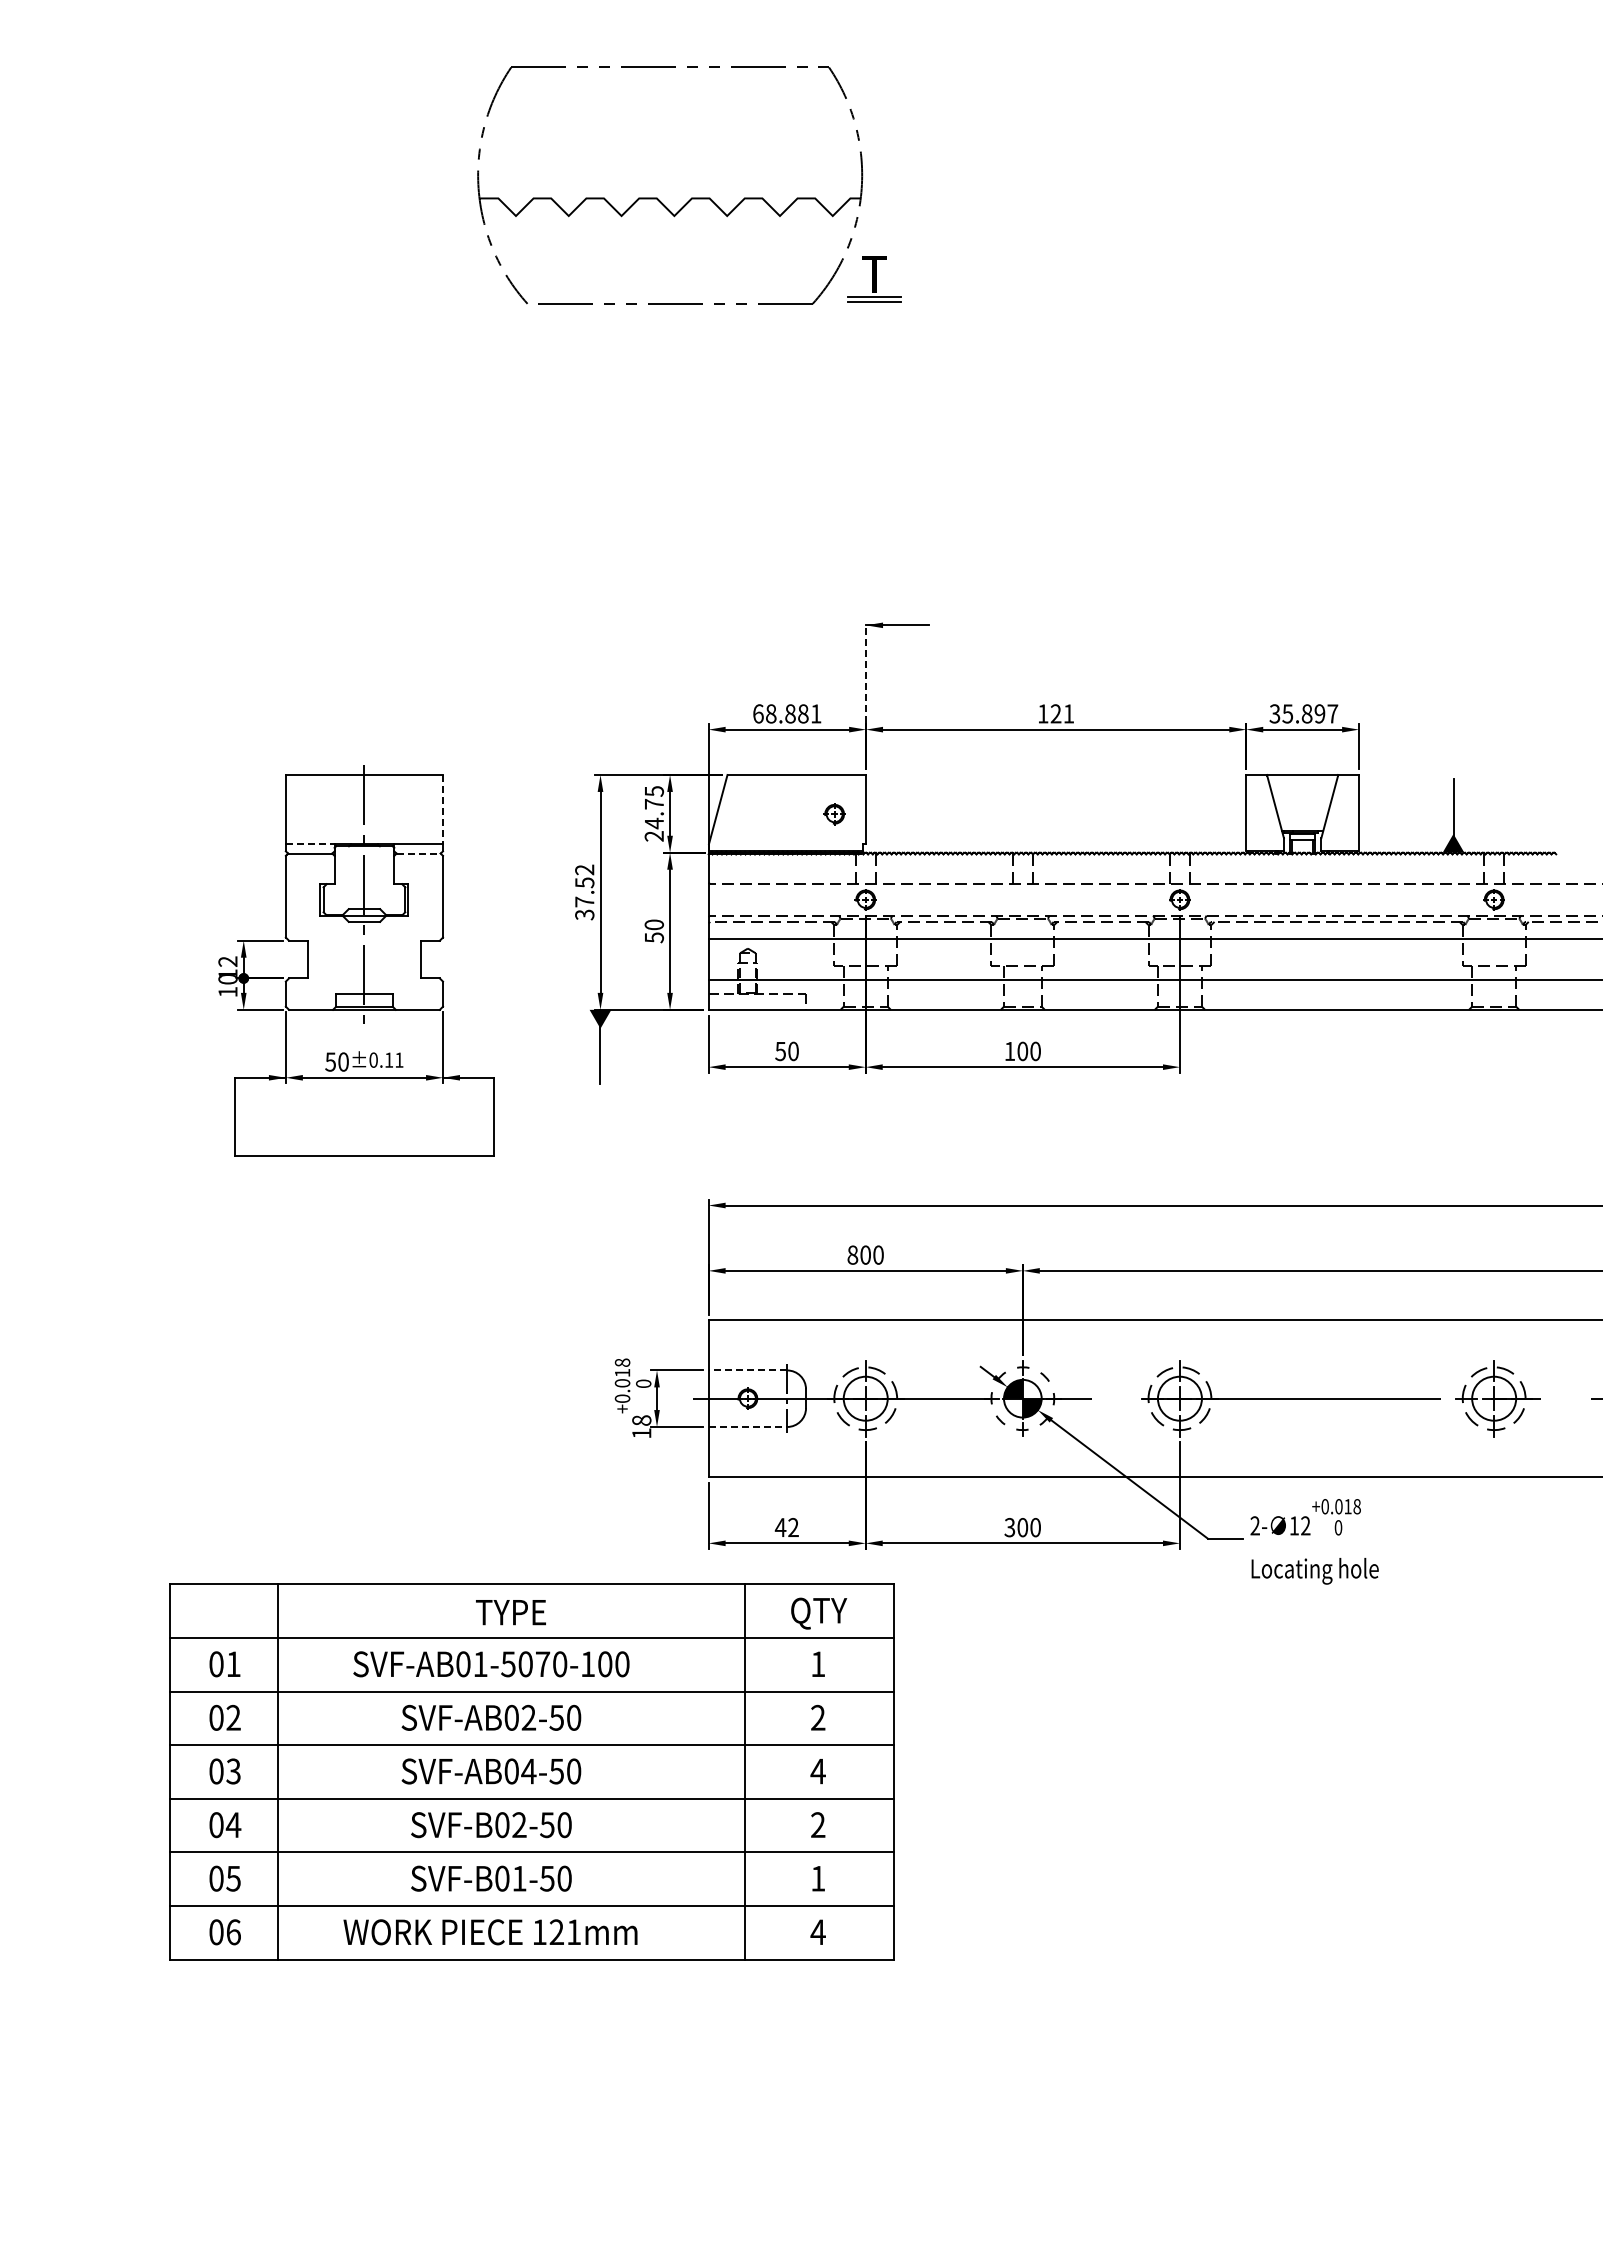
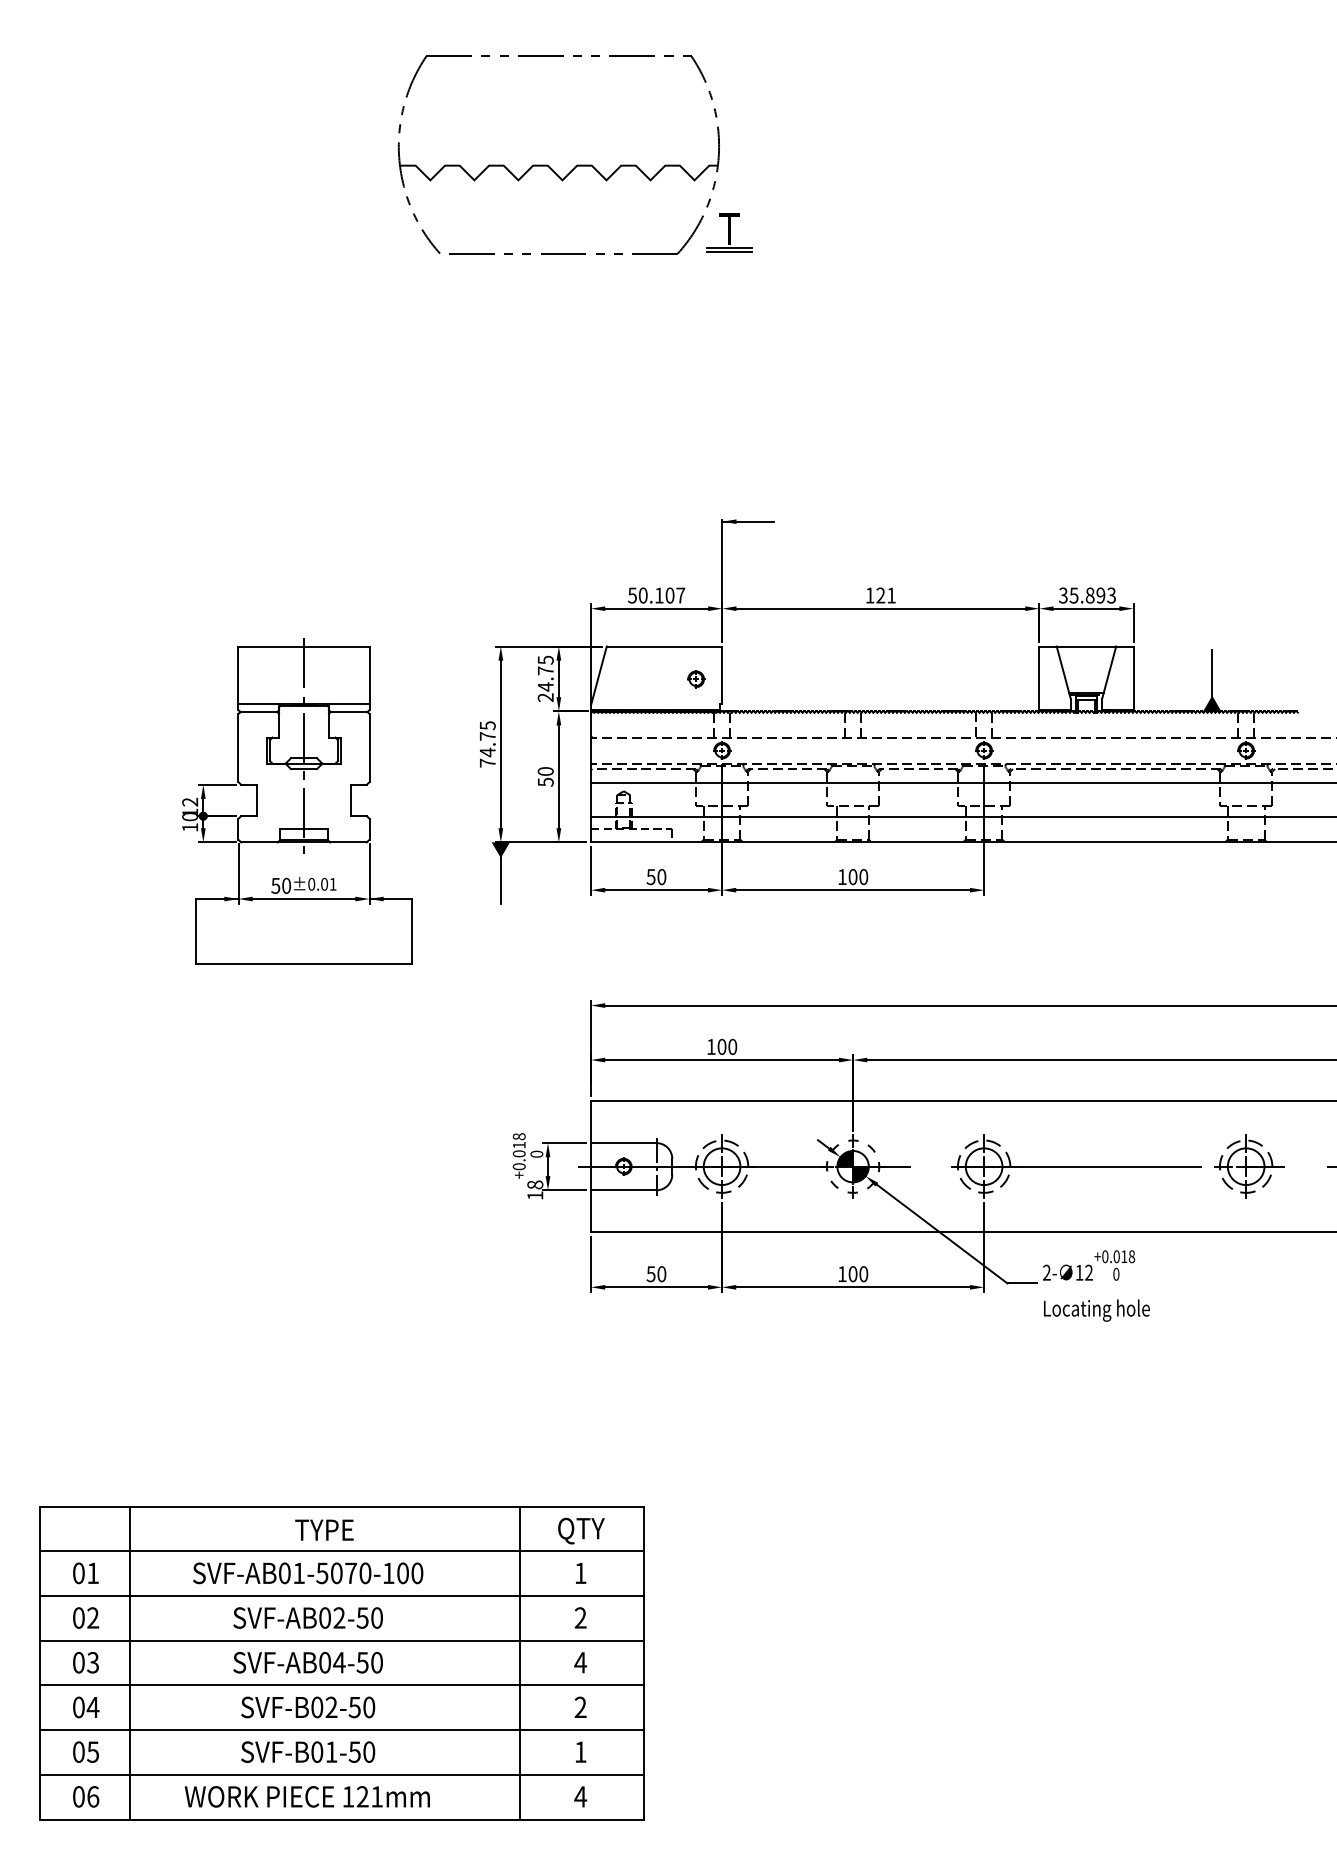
line: (866, 673) -> (722, 561), dashed -> solid
text: (786, 713) -> (655, 595), 68.881 -> 50.107
text: (1332, 713) -> (1111, 595), 35.897 -> 35.893
line: (443, 809) -> (369, 675), dashed -> solid
line: (310, 844) -> (259, 704), dashed -> solid
line: (419, 853) -> (349, 711), dashed -> solid
text: (584, 892) -> (487, 744), 37.52 -> 74.75
text: (389, 1059) -> (324, 883), ±0.11 -> ±0.01
text: (852, 1254) -> (711, 1046), 800 -> 100
line: (747, 1370) -> (623, 1143), dashed -> solid
line: (748, 1427) -> (624, 1190), dashed -> solid
text: (786, 1527) -> (655, 1274), 42 -> 50
text: (1009, 1527) -> (841, 1274), 300 -> 100
part: (531, 1771) -> (341, 1662), moved

